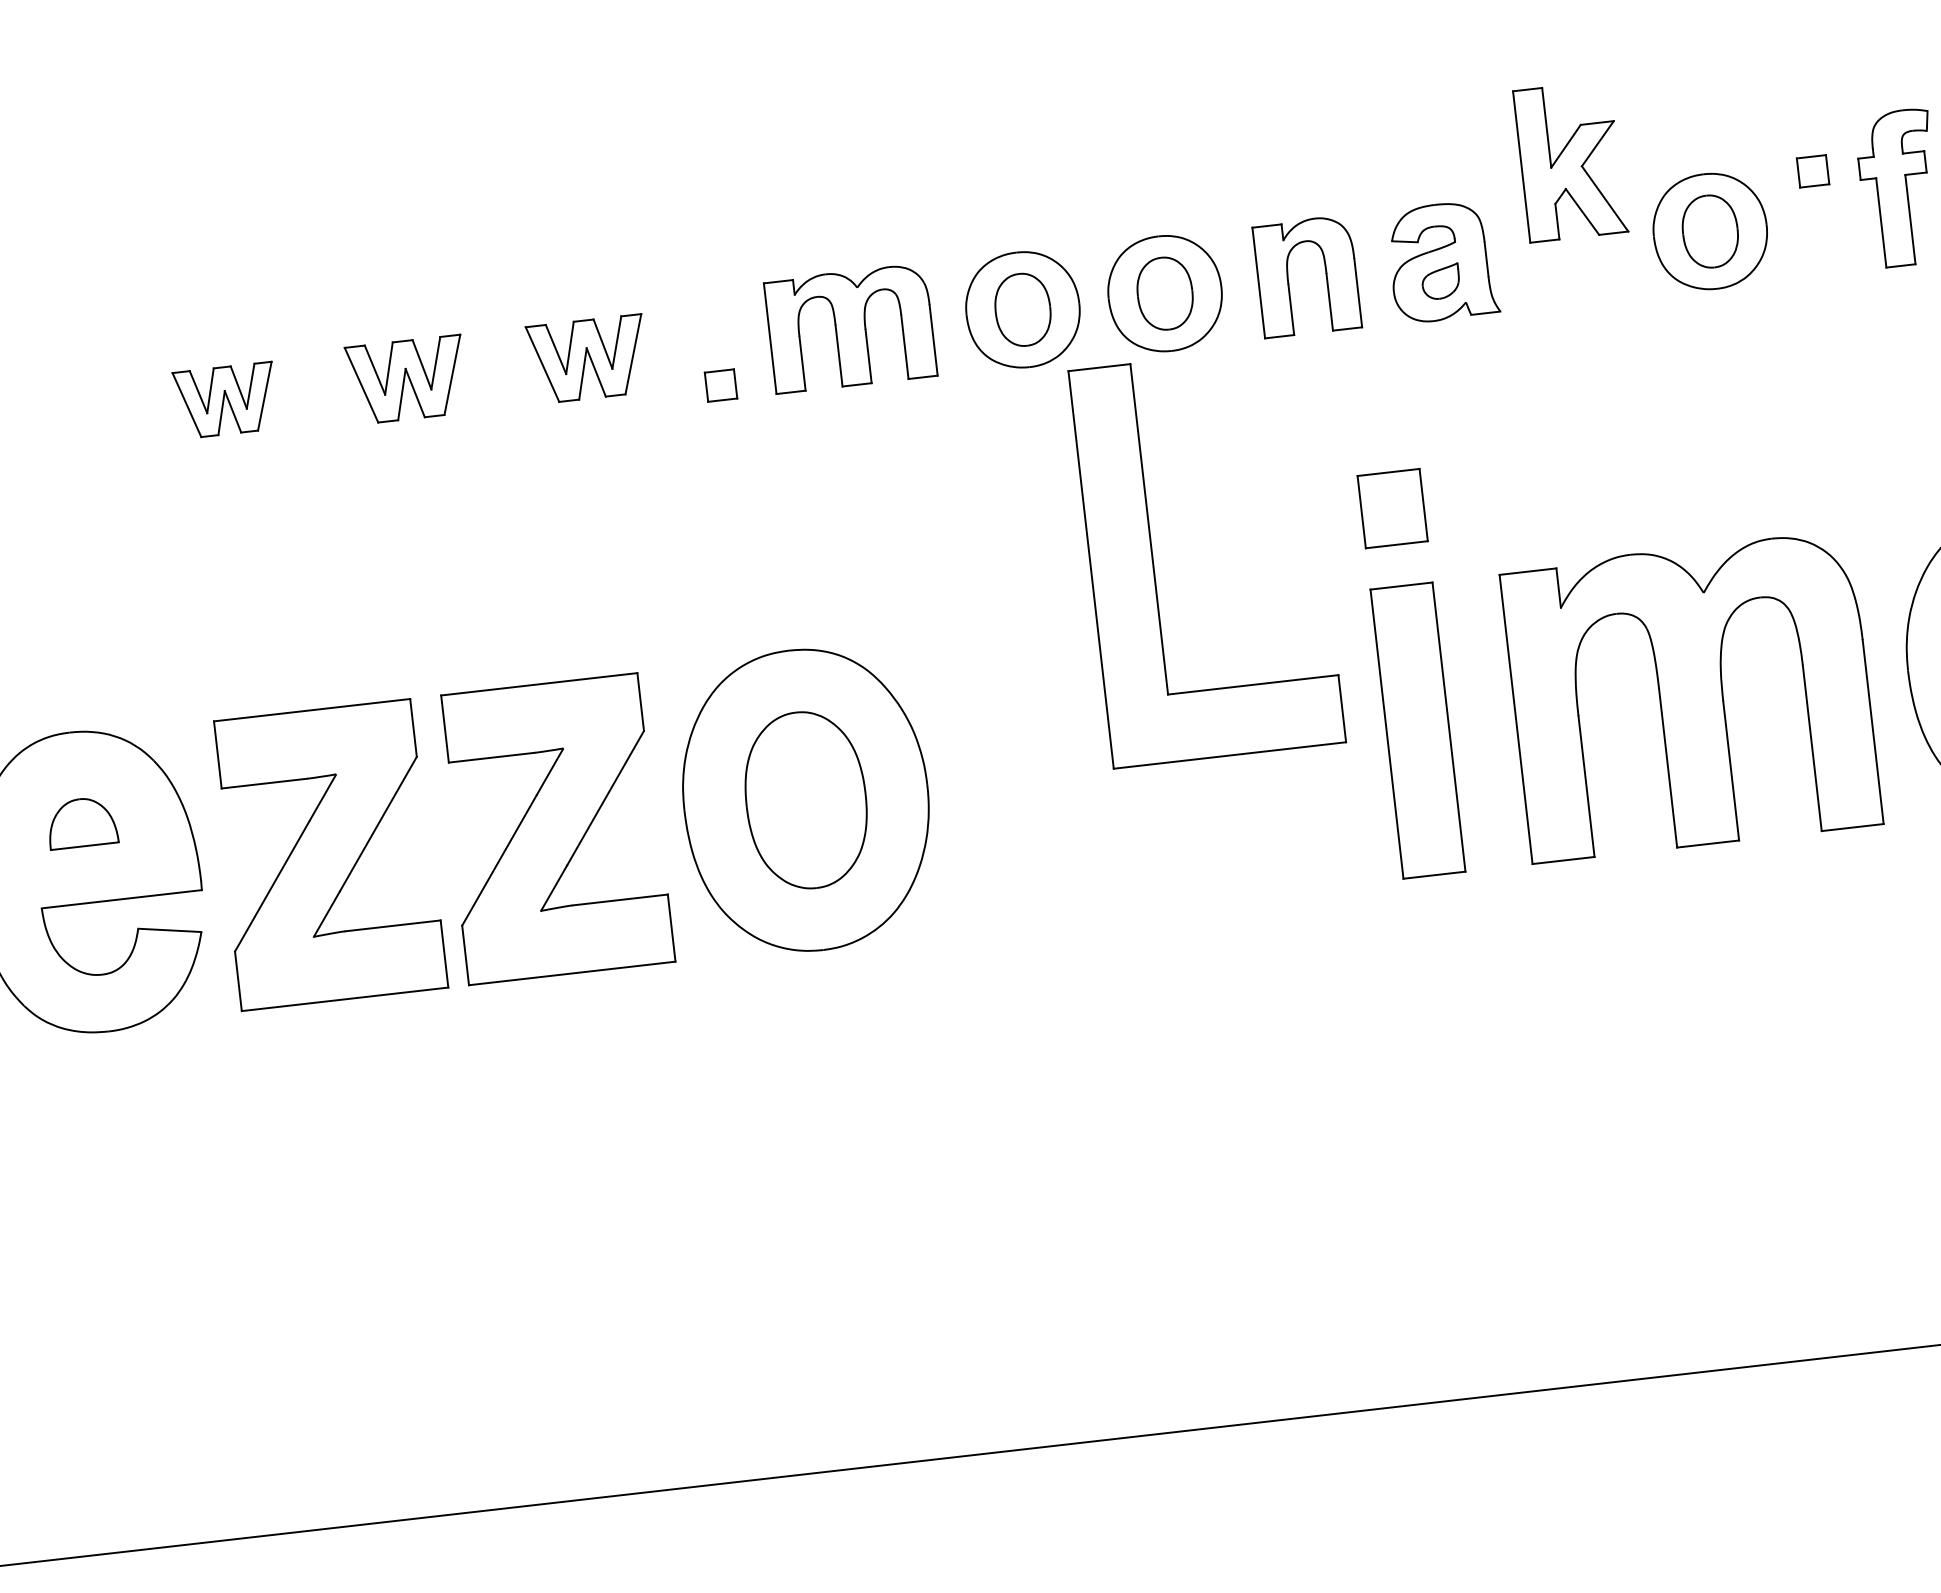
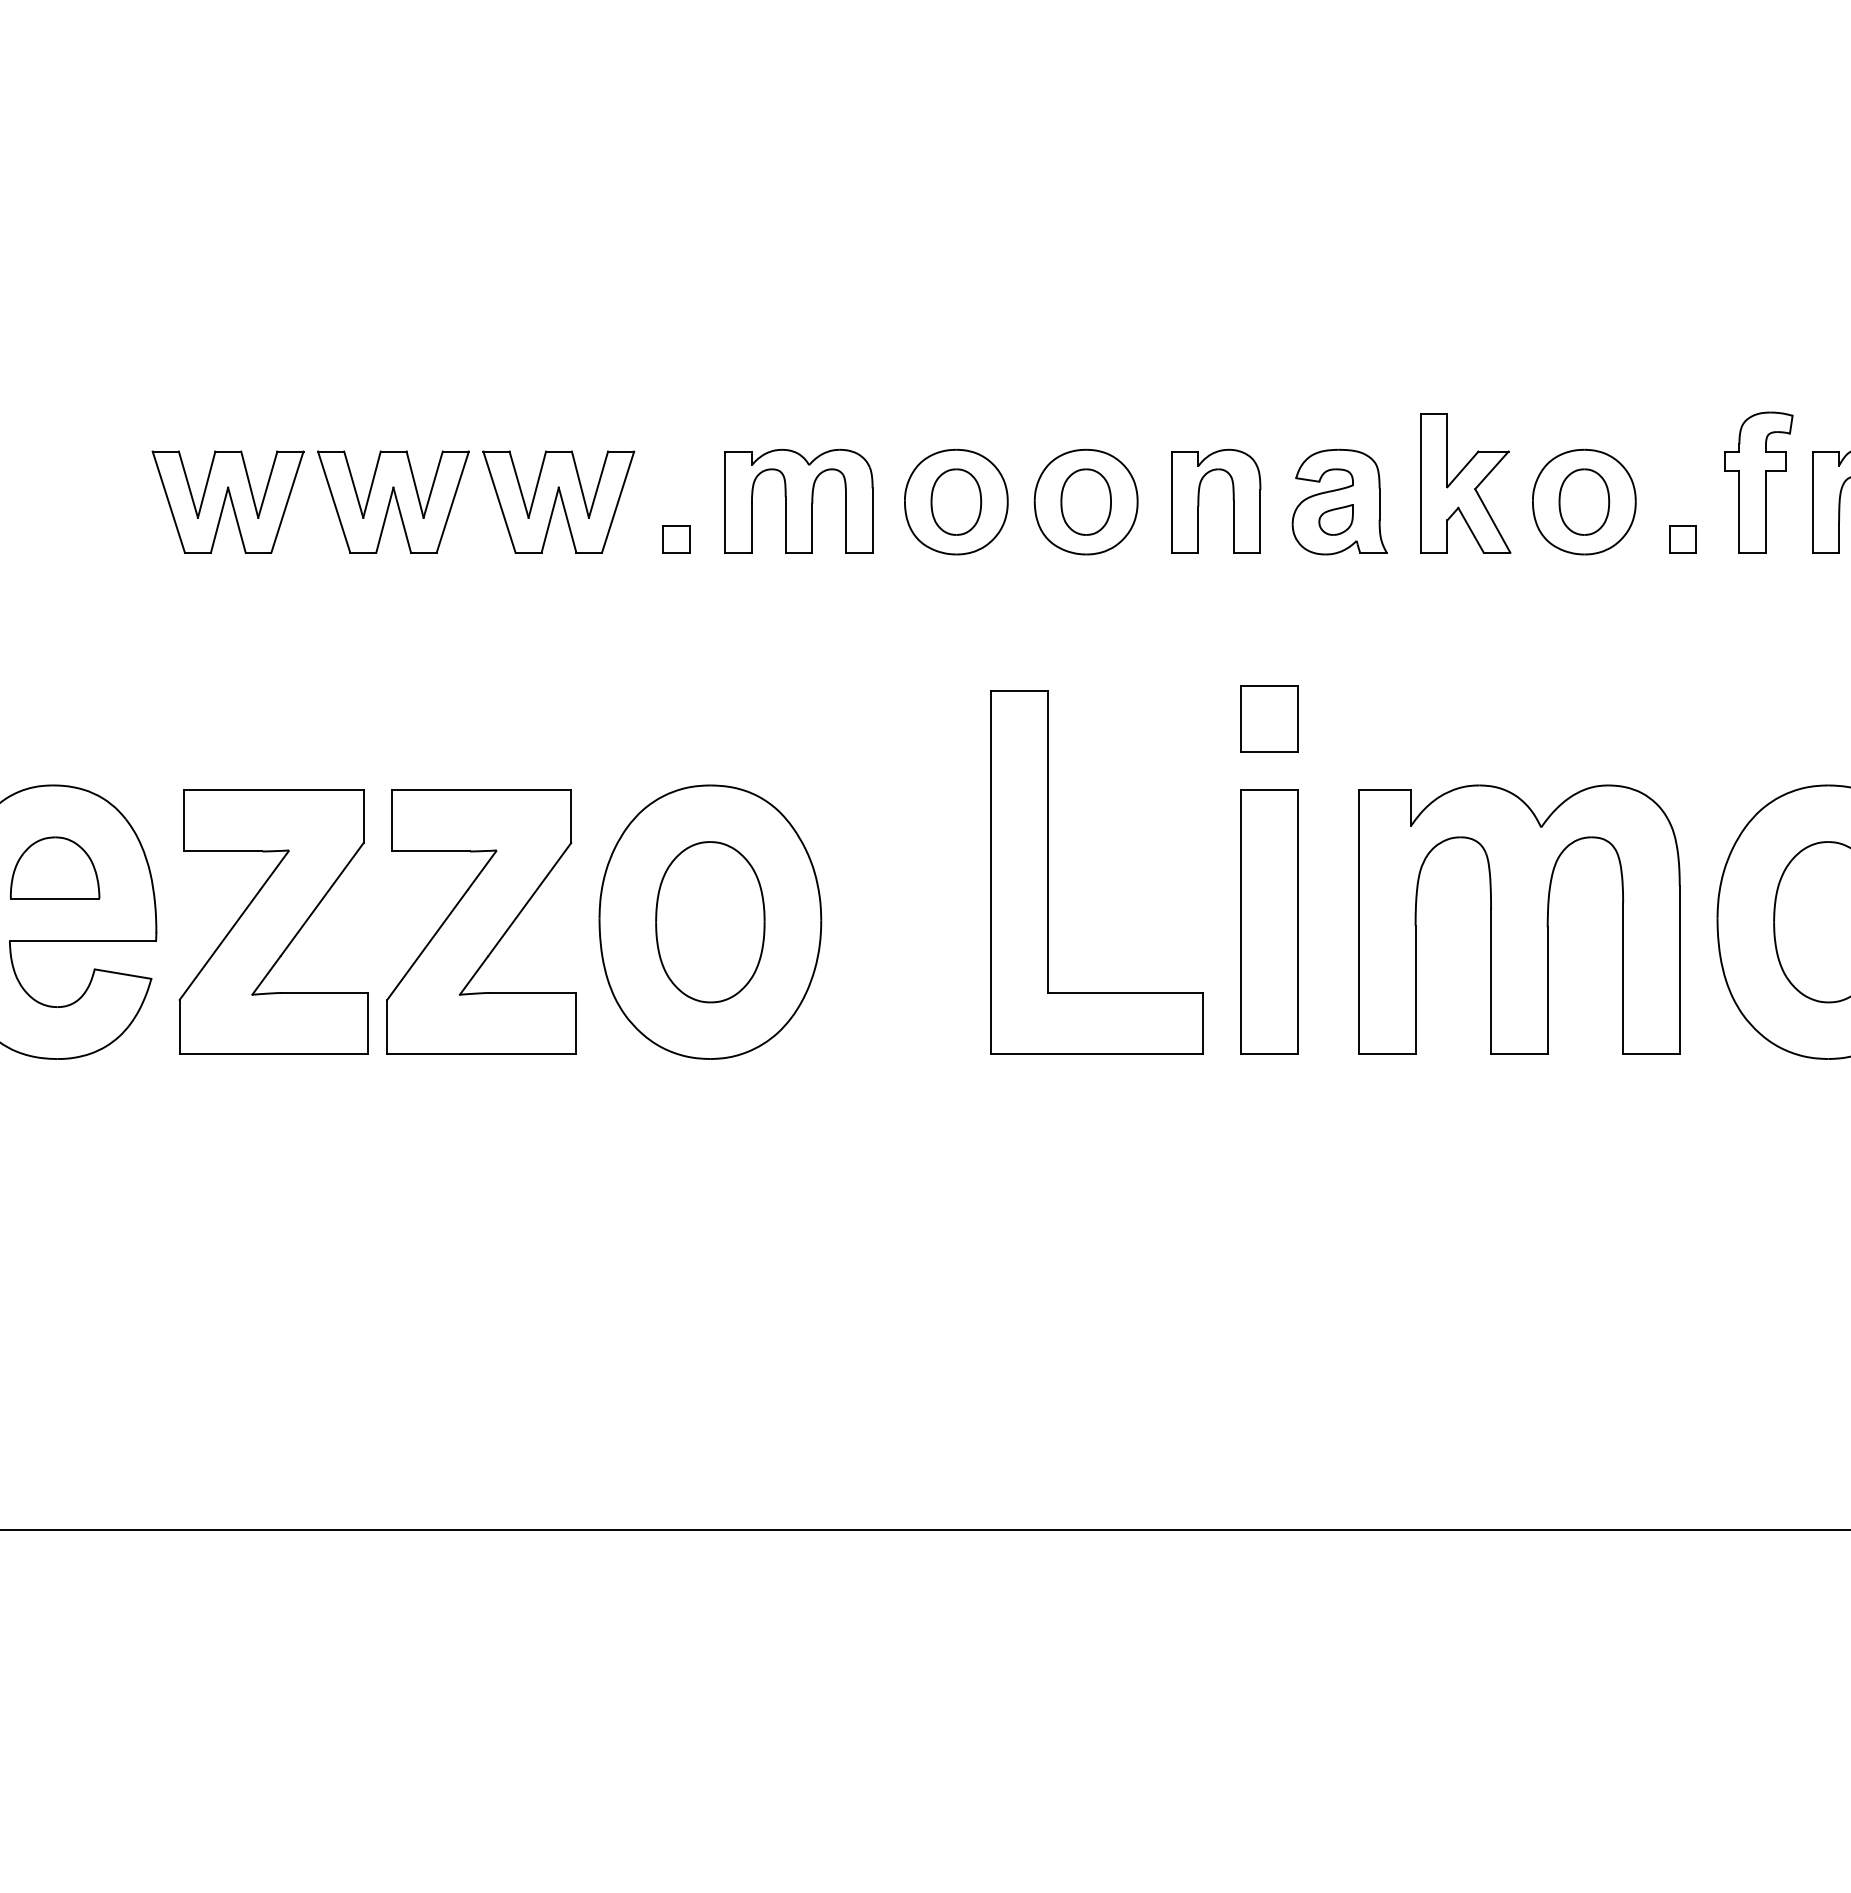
part: (1570, 161) -> (1465, 483), moved
part: (1812, 171) -> (1682, 539), moved
part: (587, 358) -> (558, 501), size x1.43
part: (406, 379) -> (393, 501), size x1.43
part: (225, 400) -> (227, 501), size x1.67
part: (1153, 562) -> (1048, 872), moved
part: (81, 822) -> (54, 867), size x1.43

